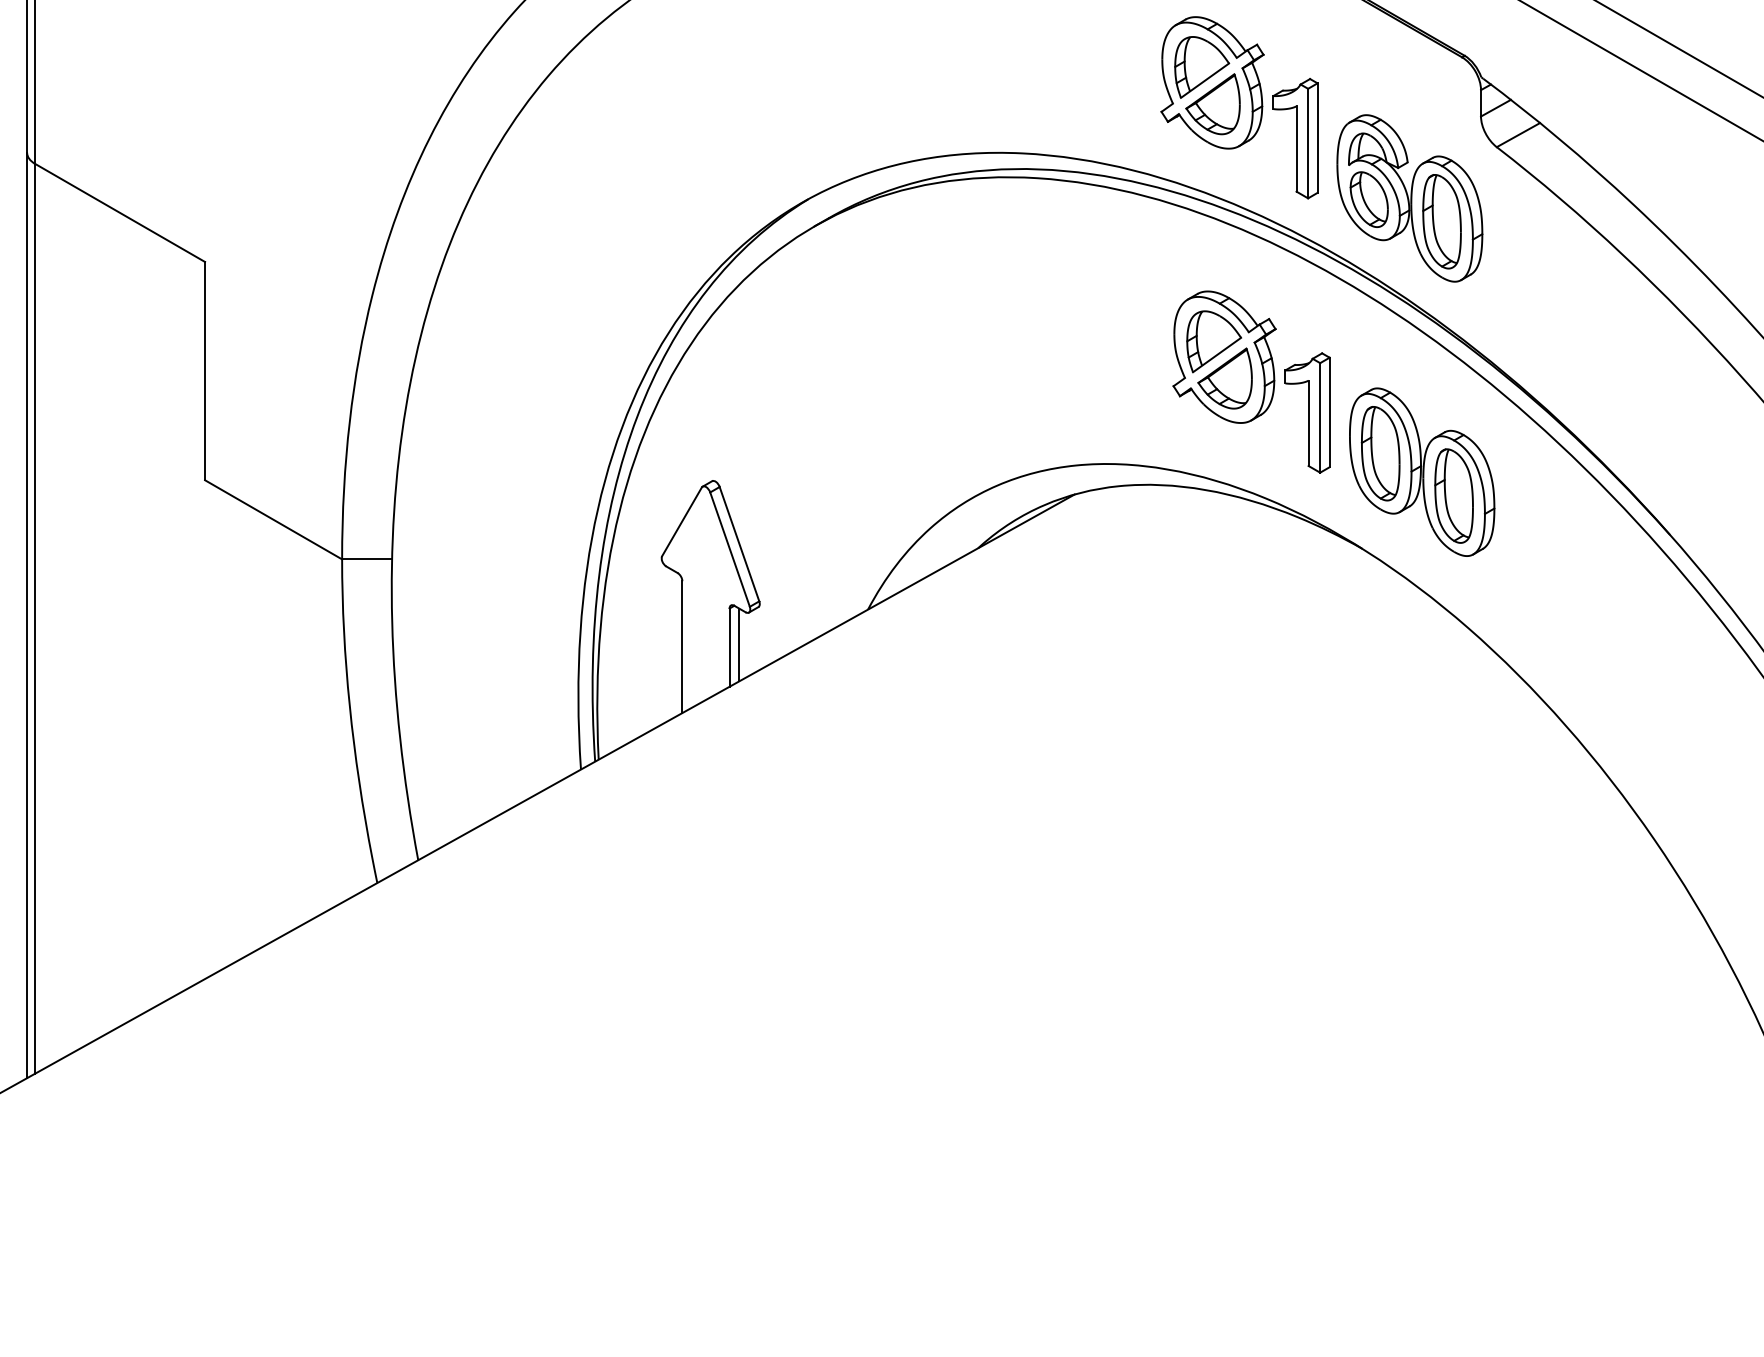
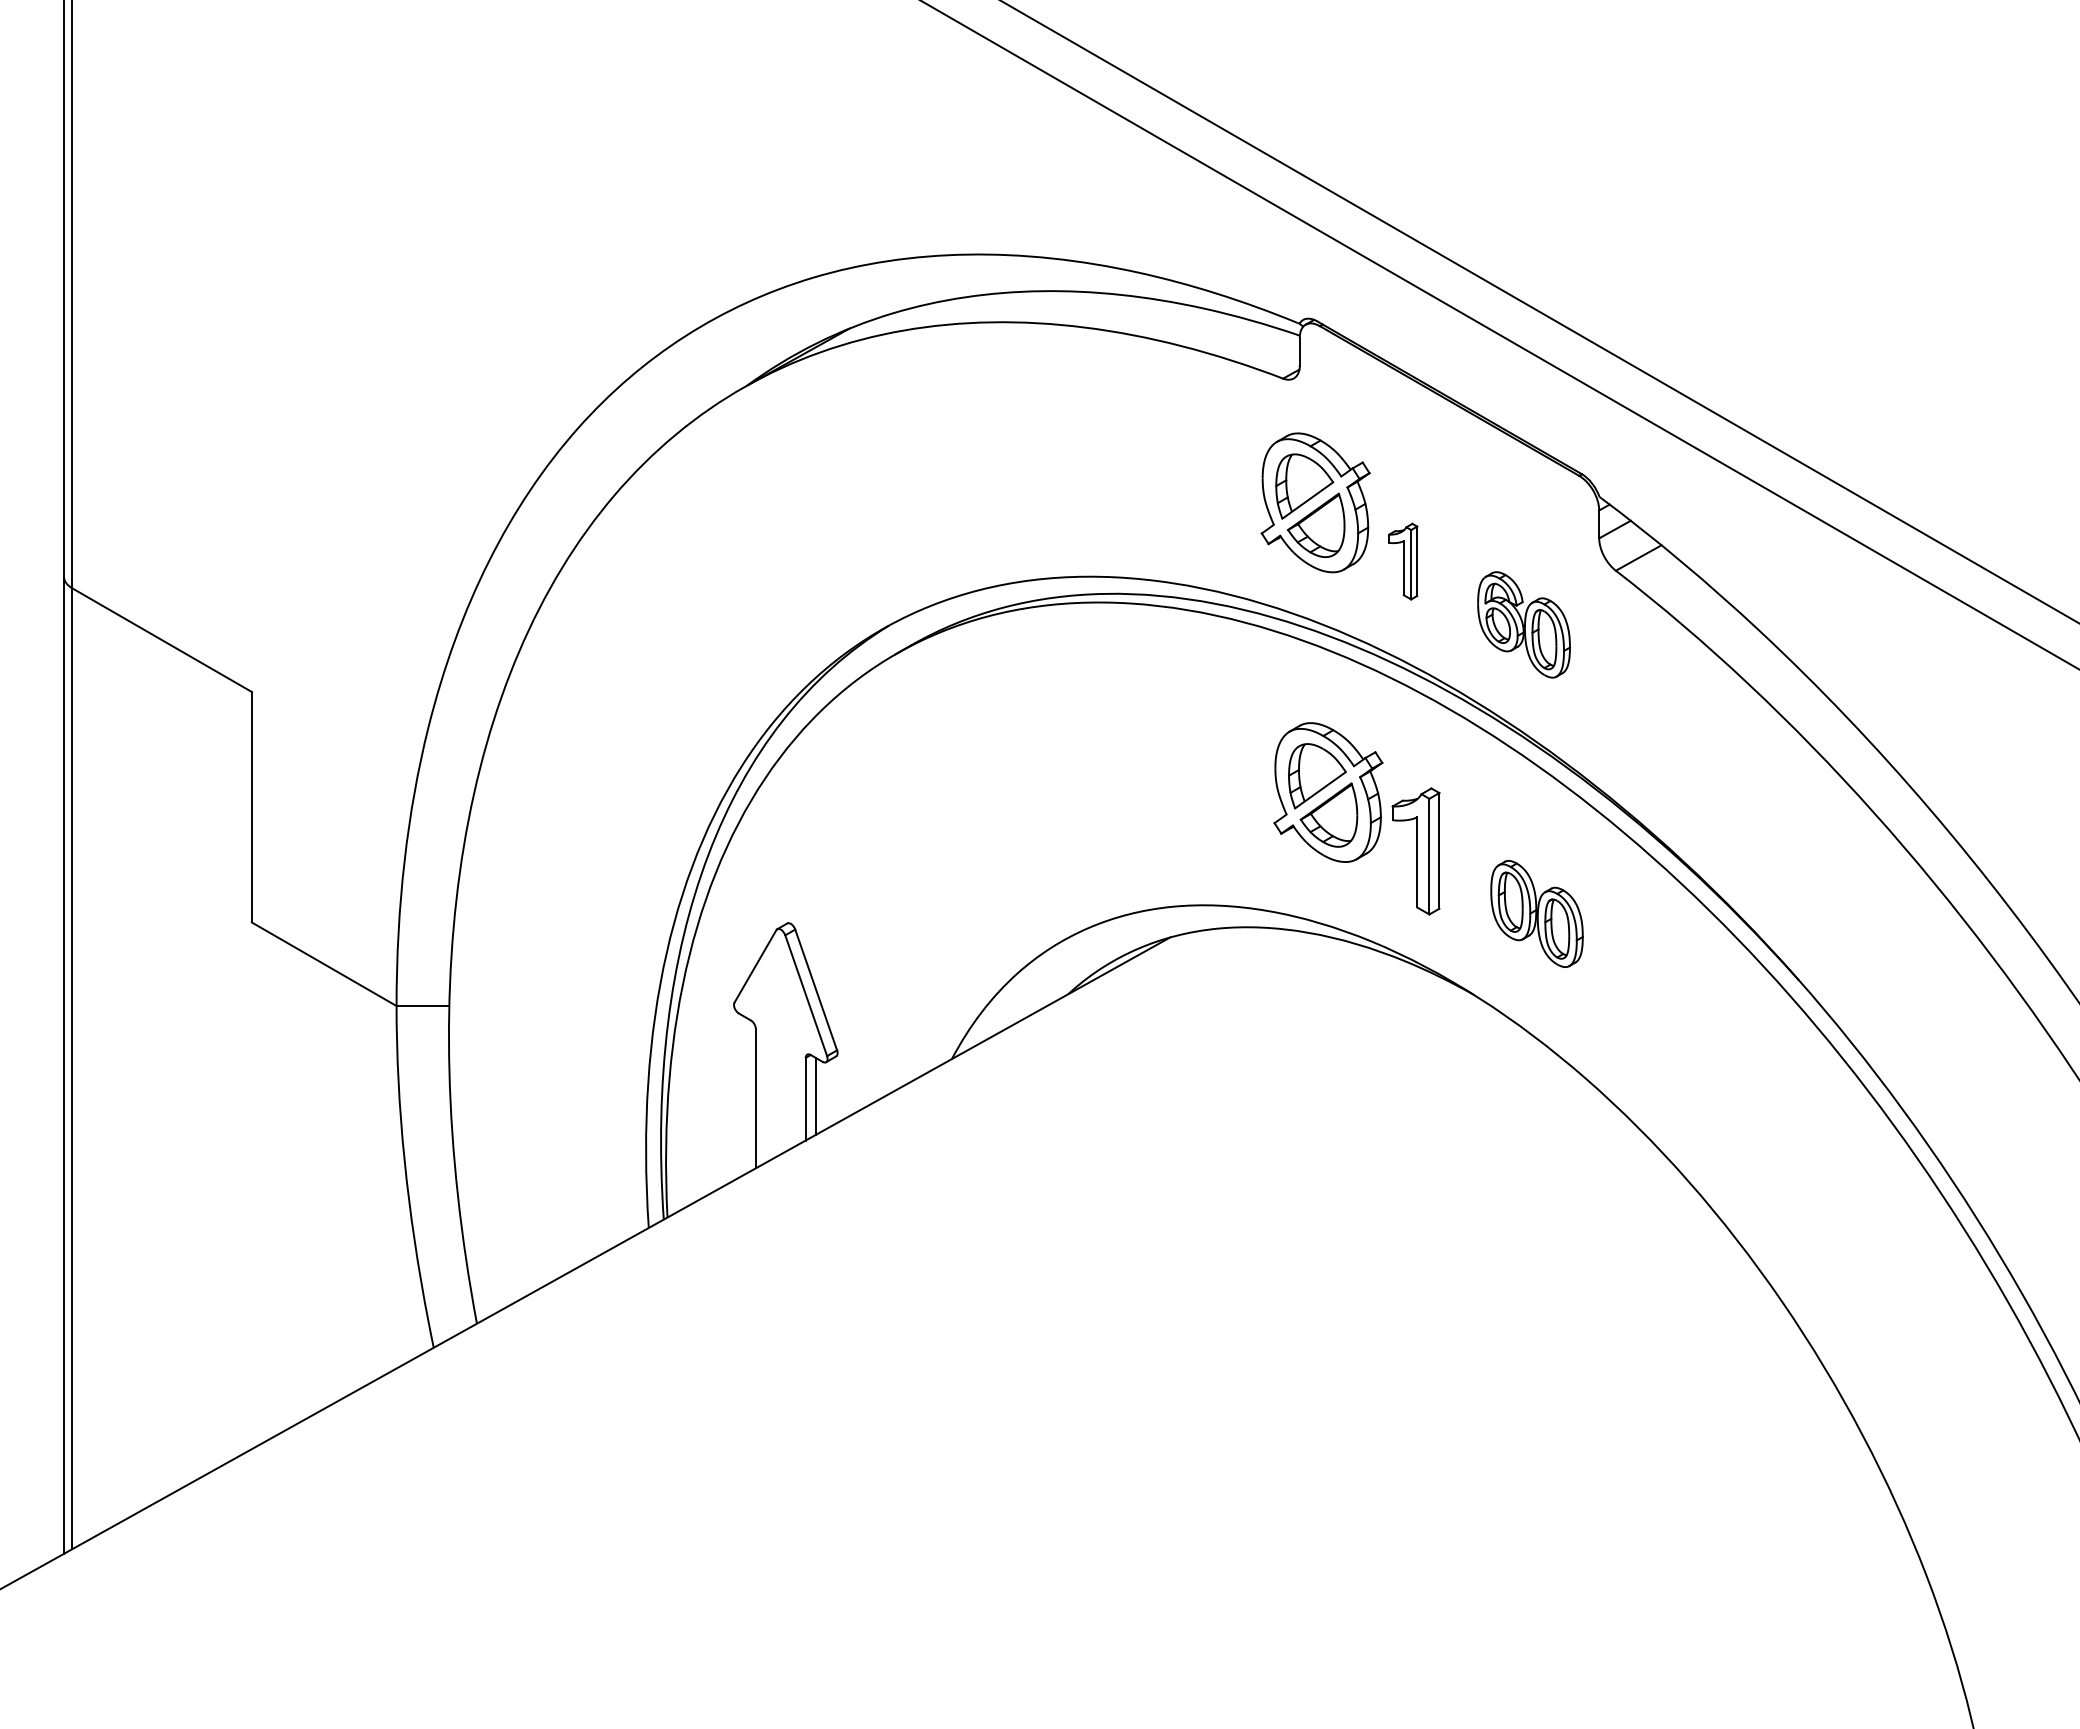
part: (1294, 138) -> (1402, 561), size x0.6
part: (1409, 198) -> (1523, 624), size x0.6
part: (1421, 471) -> (1536, 913), size x0.6

